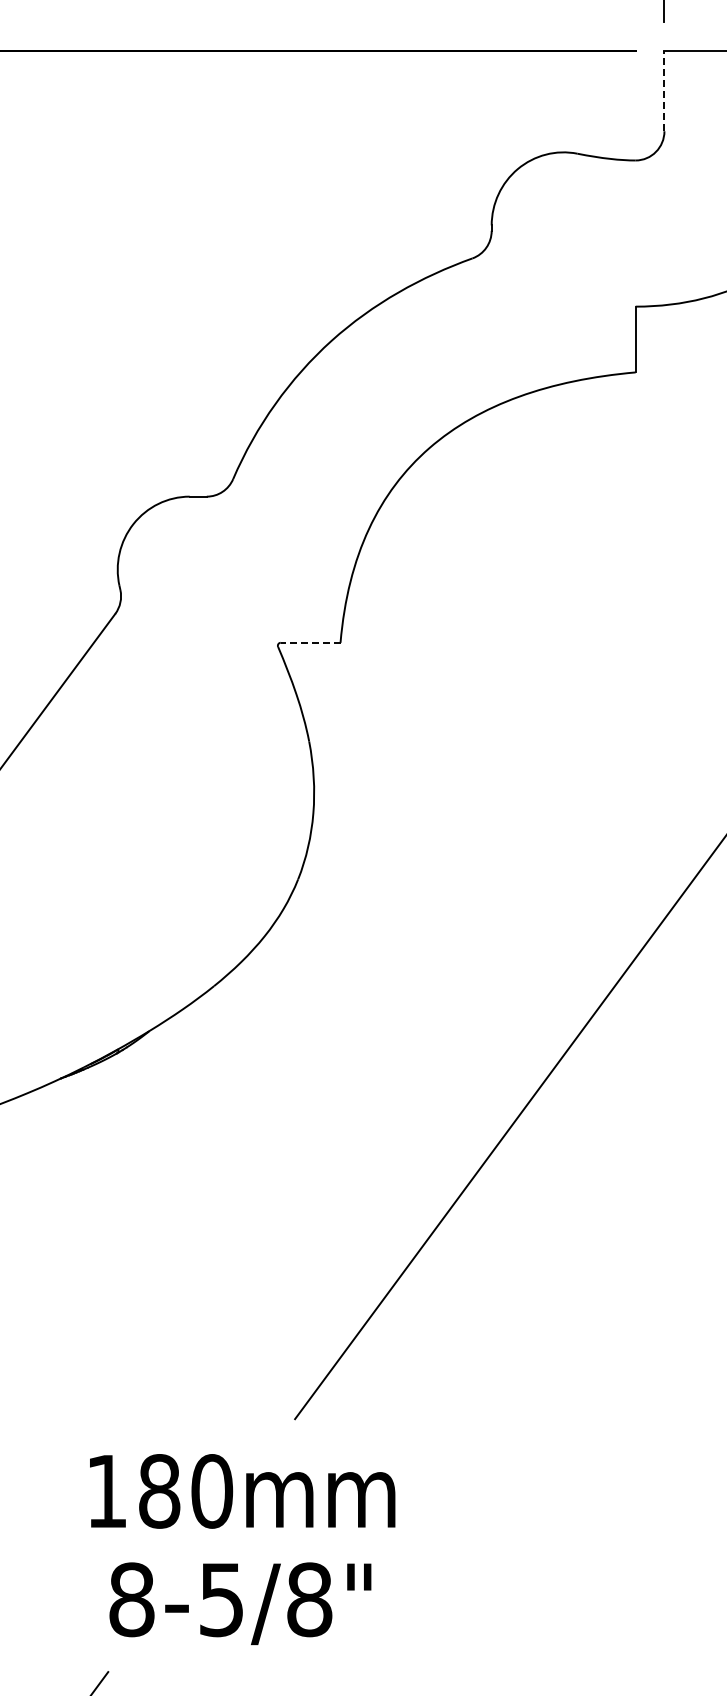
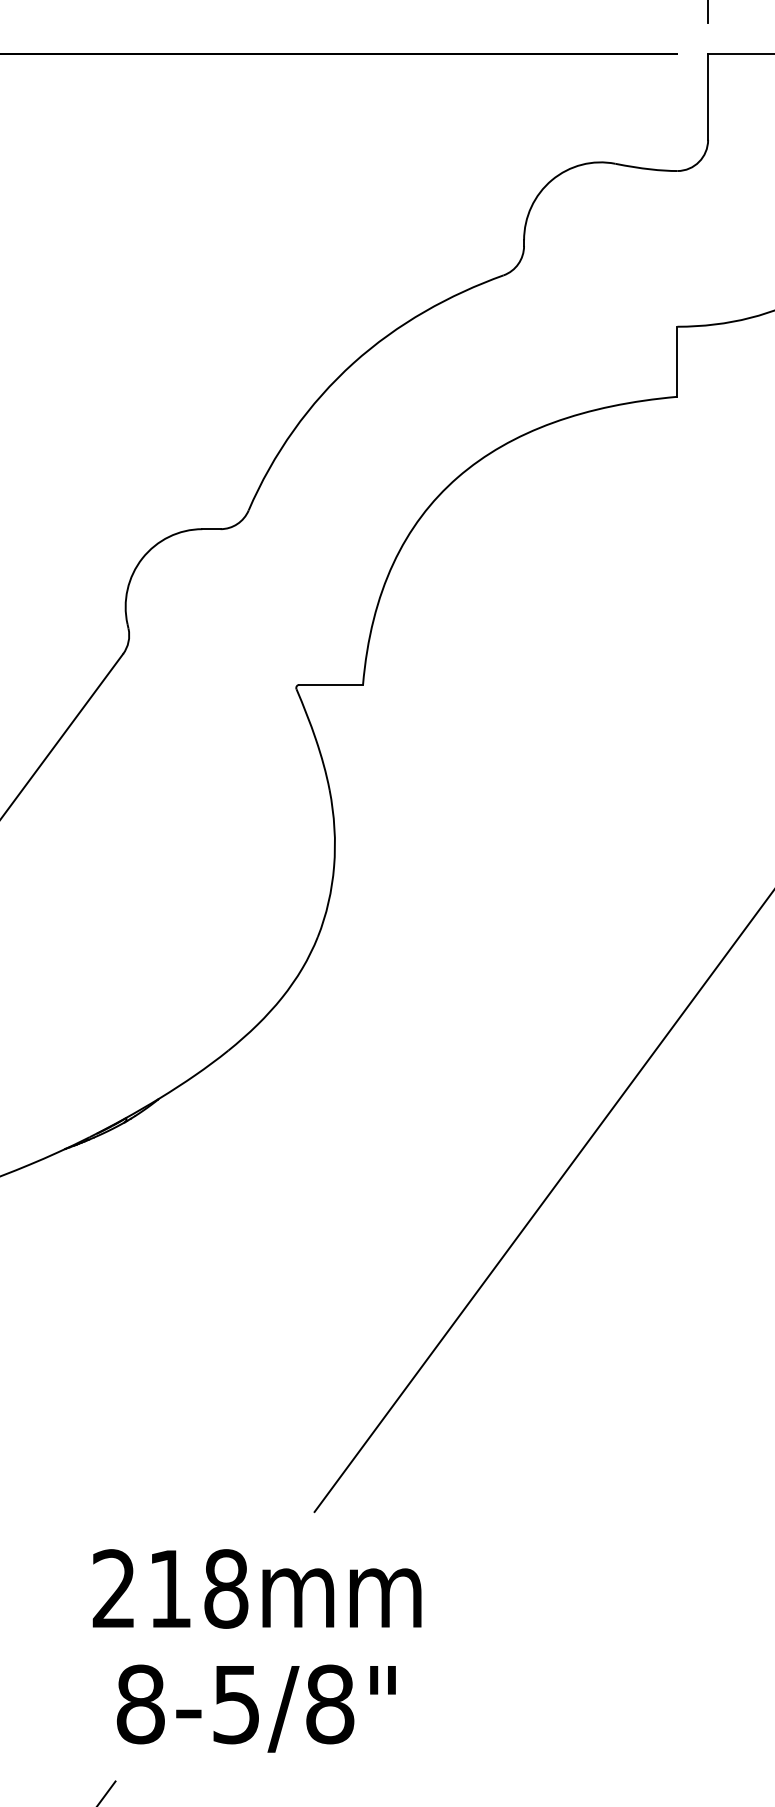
line: (664, 90) -> (708, 96), dashed -> solid
line: (310, 642) -> (331, 684), dashed -> solid
text: (160, 1491) -> (171, 1589), 180 -> 218

